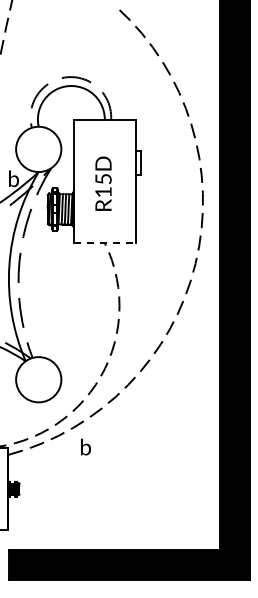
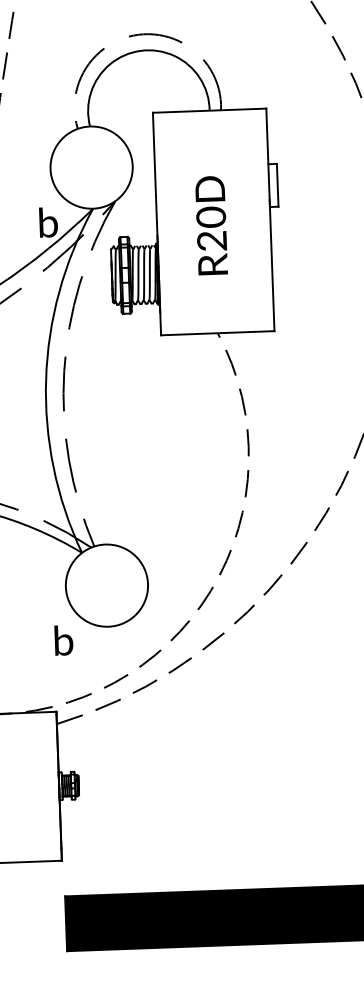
text: (103, 185) -> (211, 228), R15D -> R20D
line: (105, 243) -> (219, 333), dashed -> solid
text: (85, 446) -> (63, 639), moved

